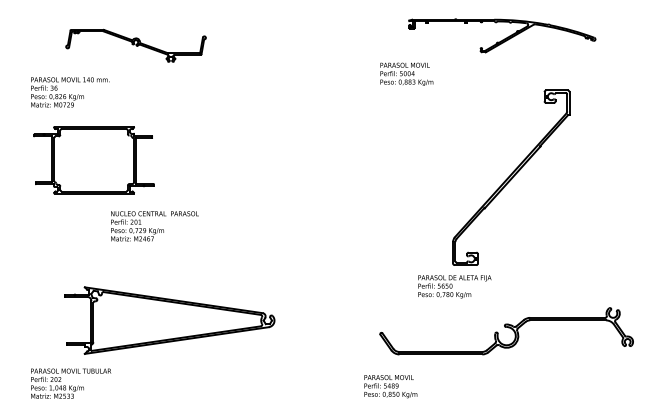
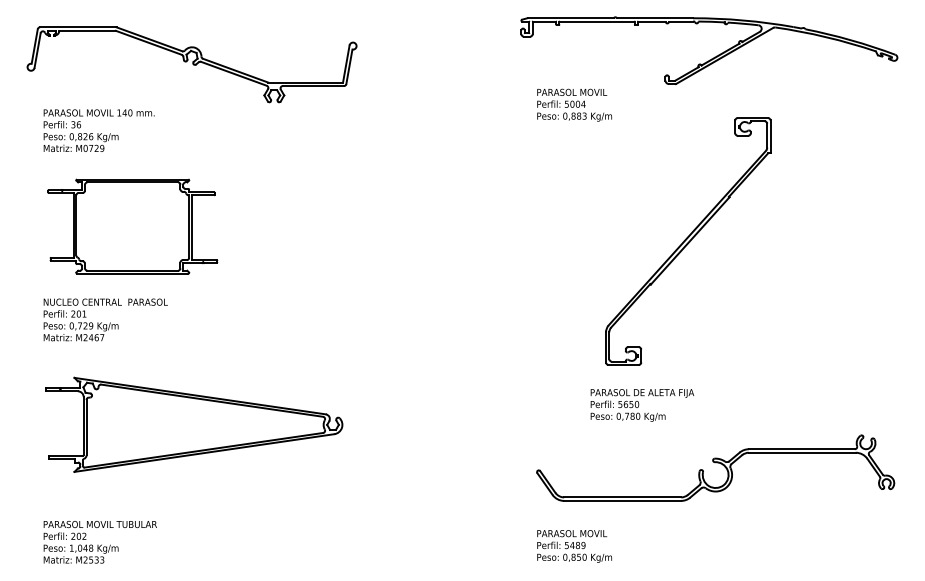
part: (502, 35) -> (709, 50), size x1.43
part: (135, 45) -> (191, 64), size x1.67
part: (511, 177) -> (688, 241), moved
text: (154, 226) -> (105, 320), moved
part: (169, 320) -> (194, 424), moved
text: (390, 386) -> (574, 546), moved

